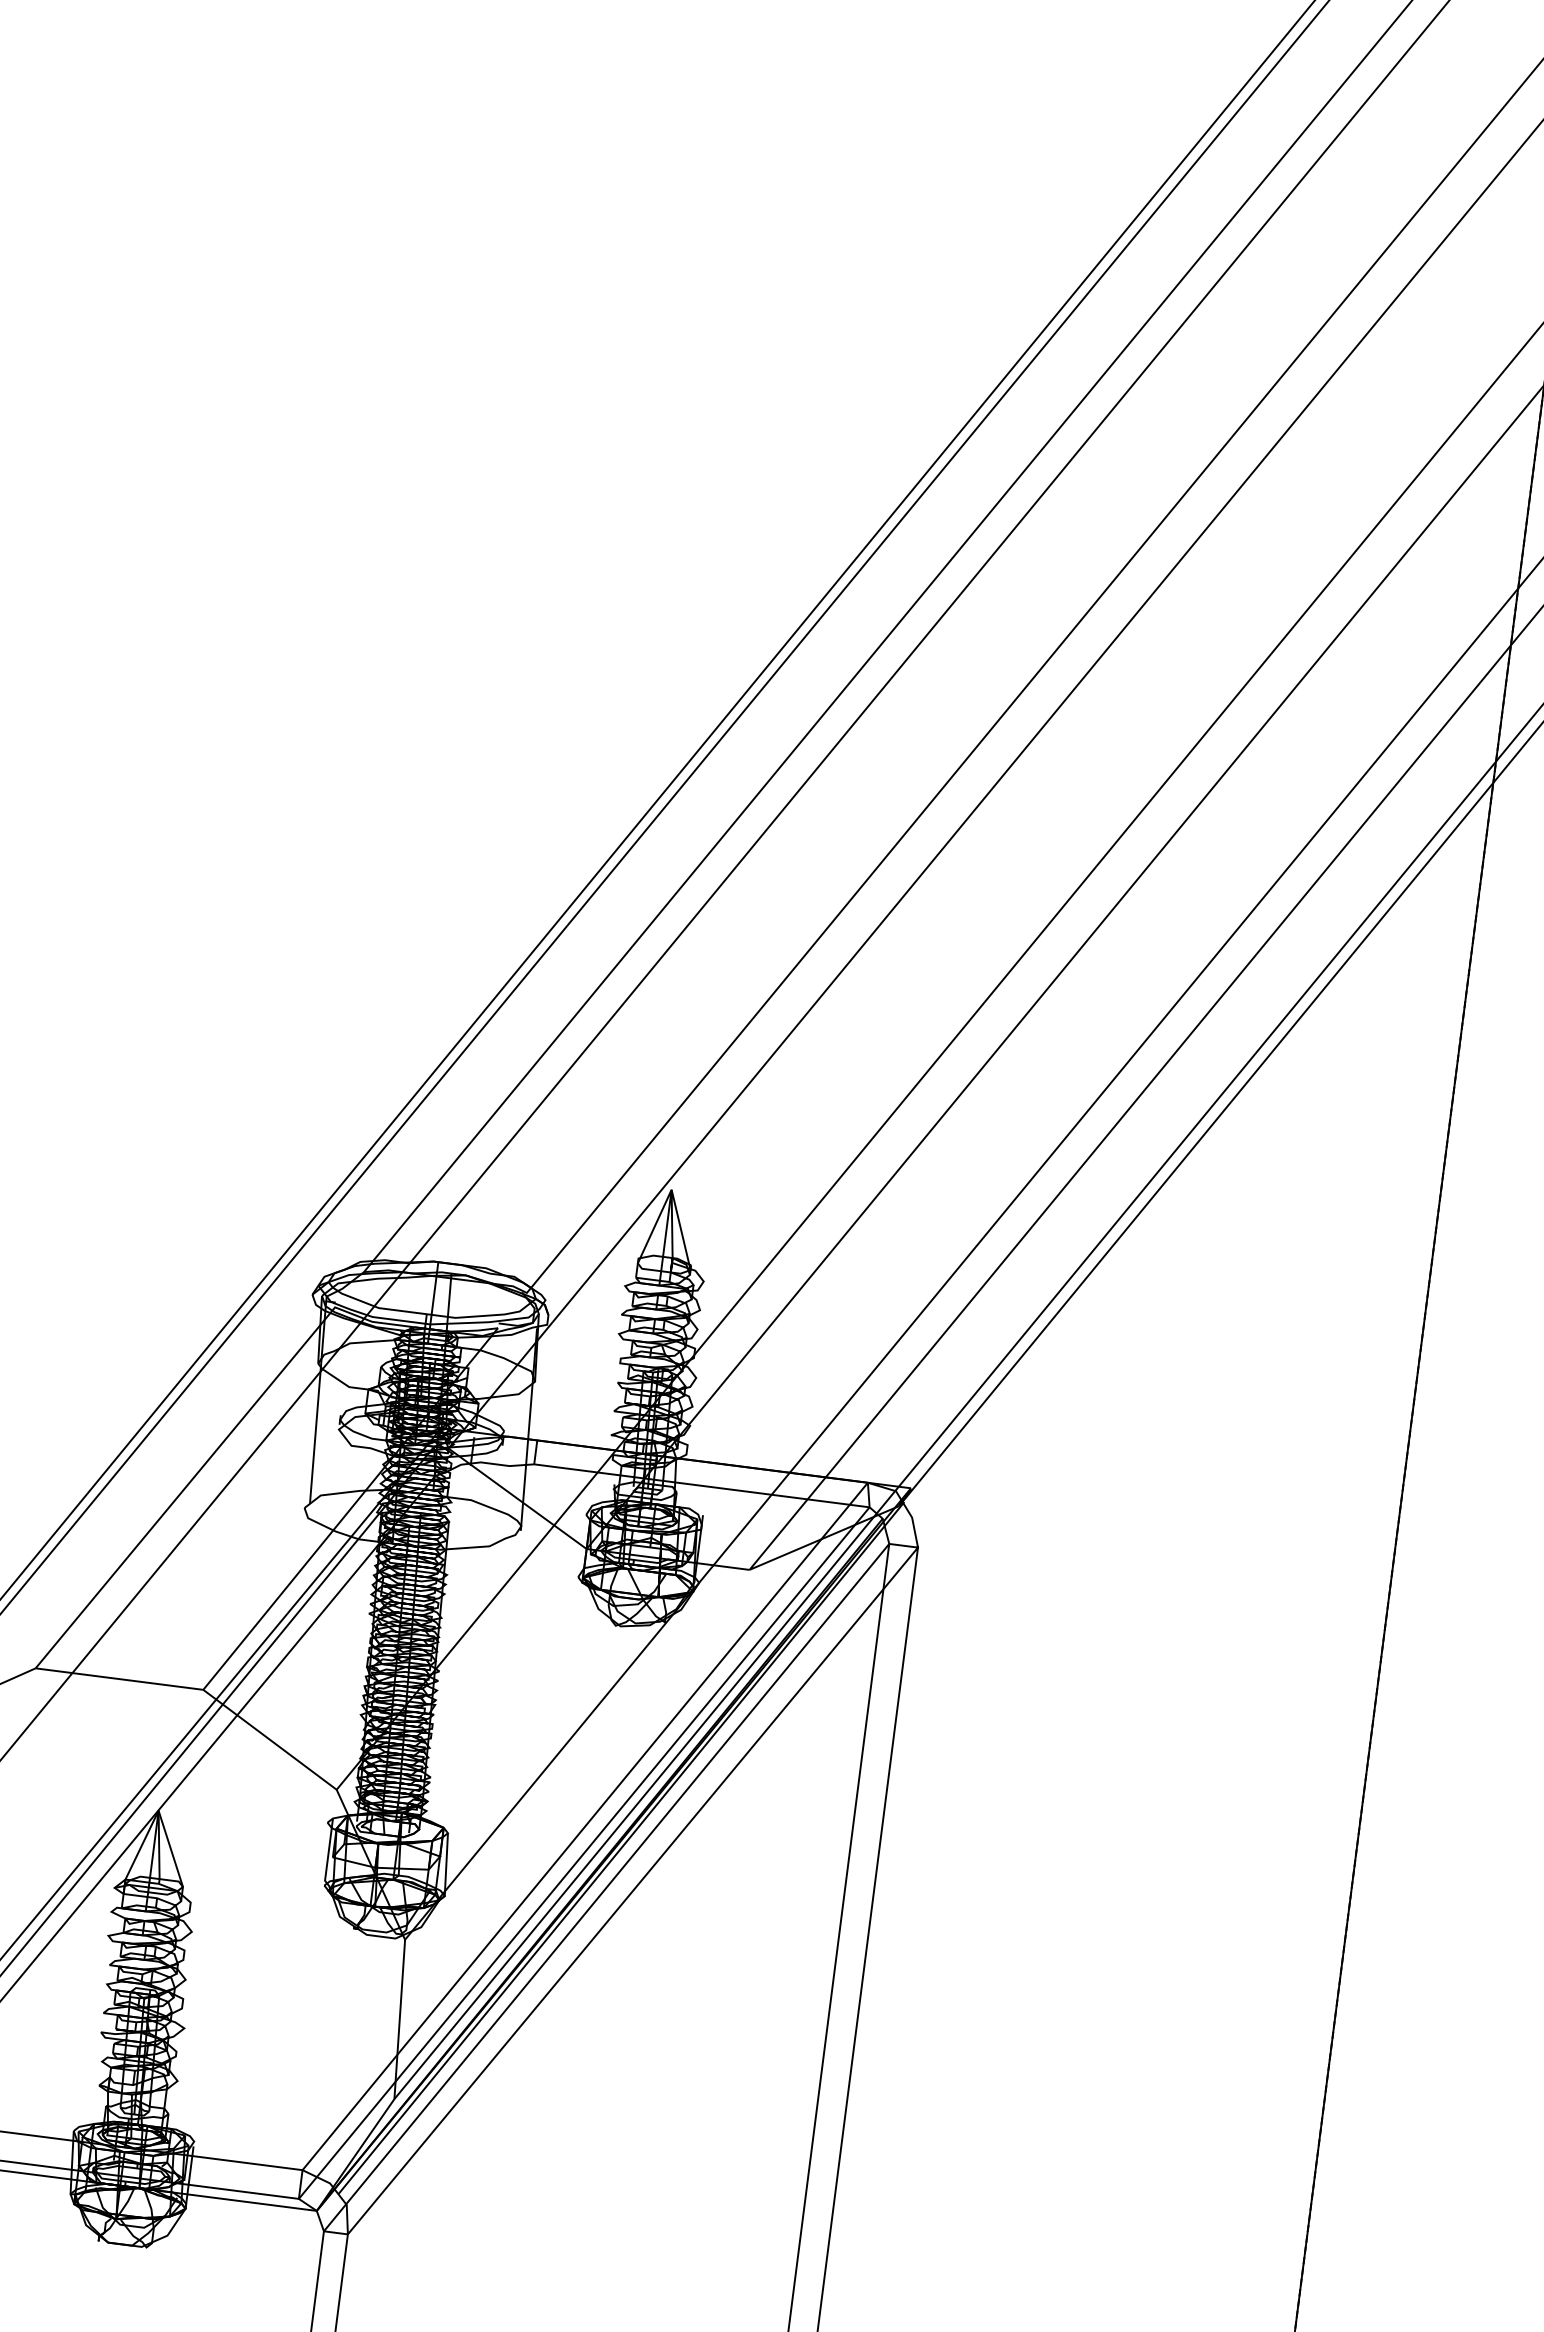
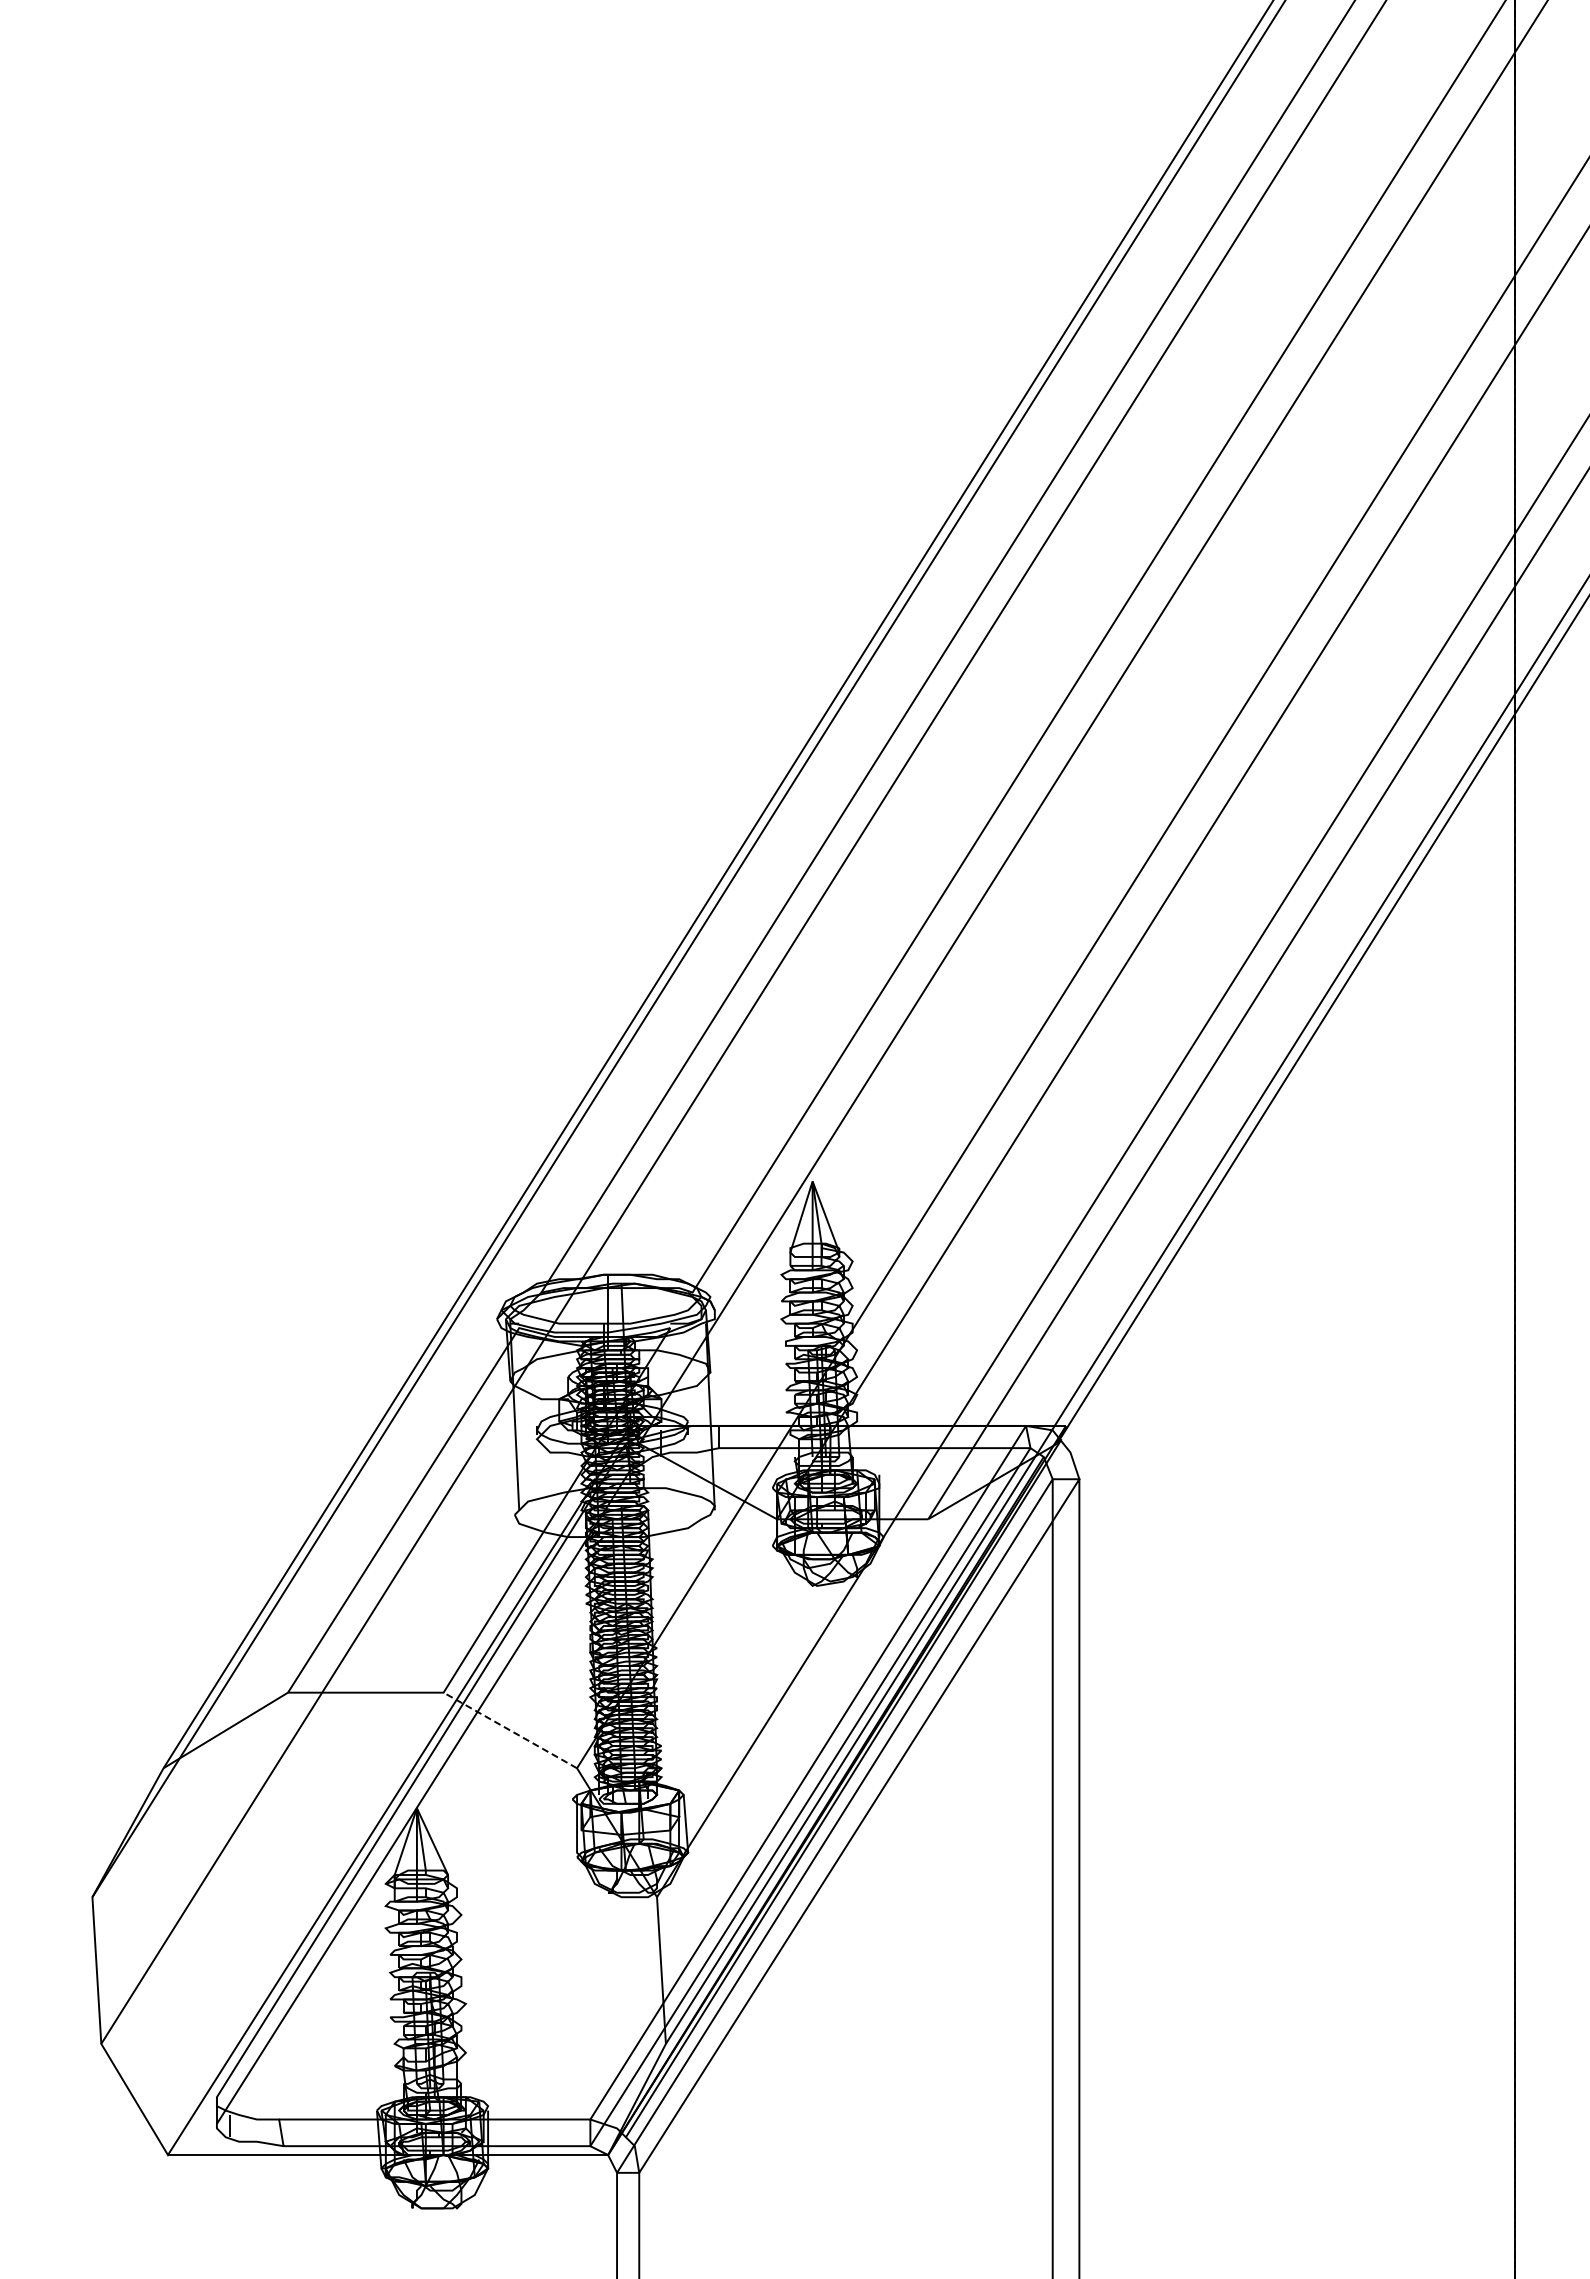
line: (270, 1739) -> (510, 1730), solid -> dashed

